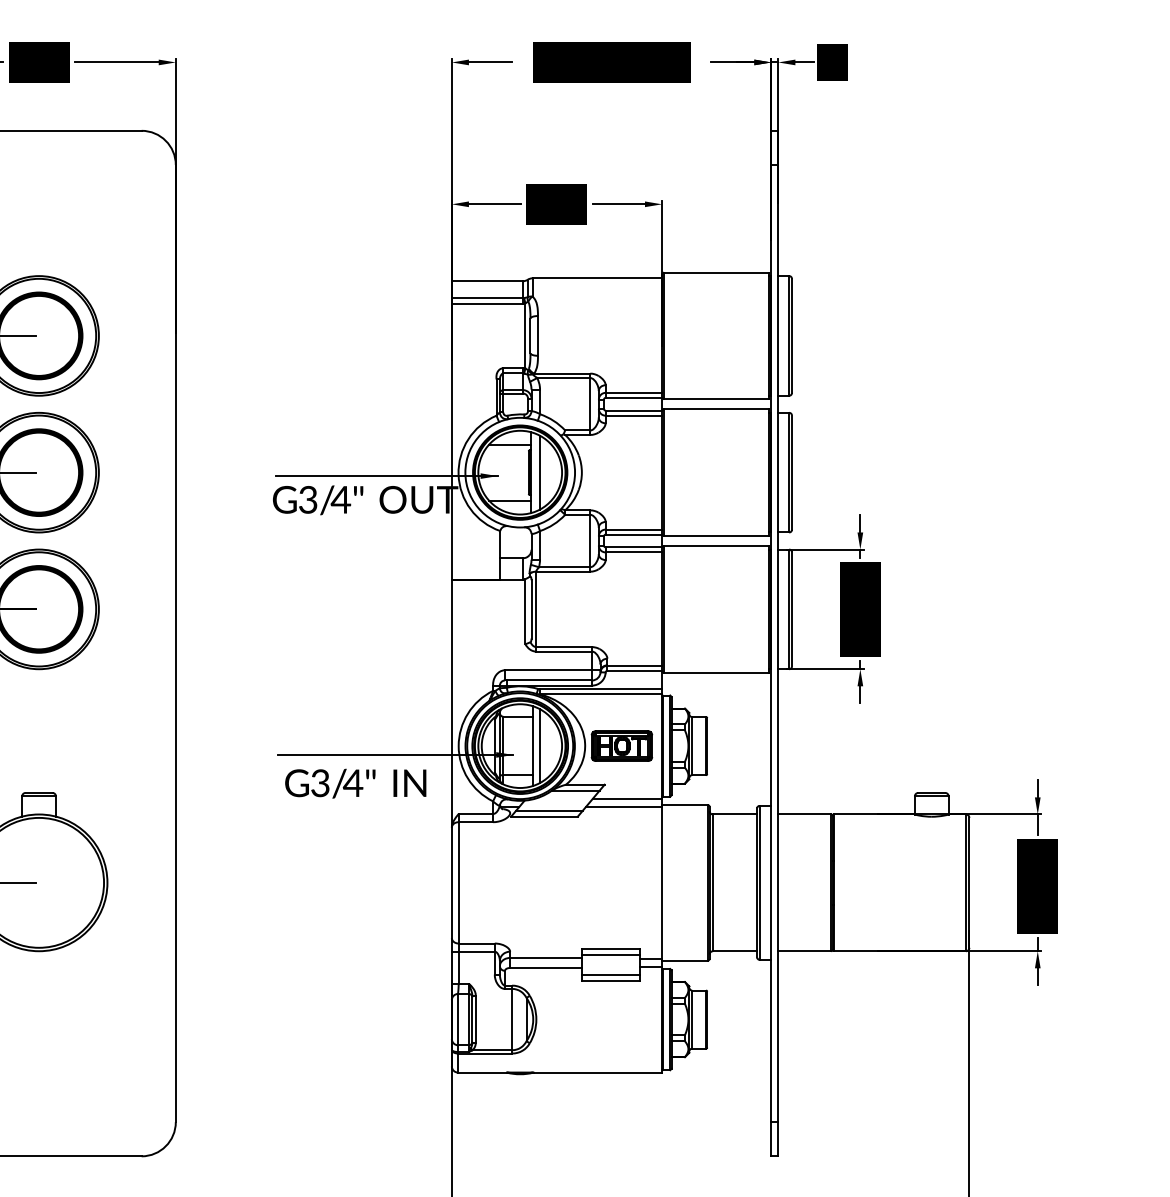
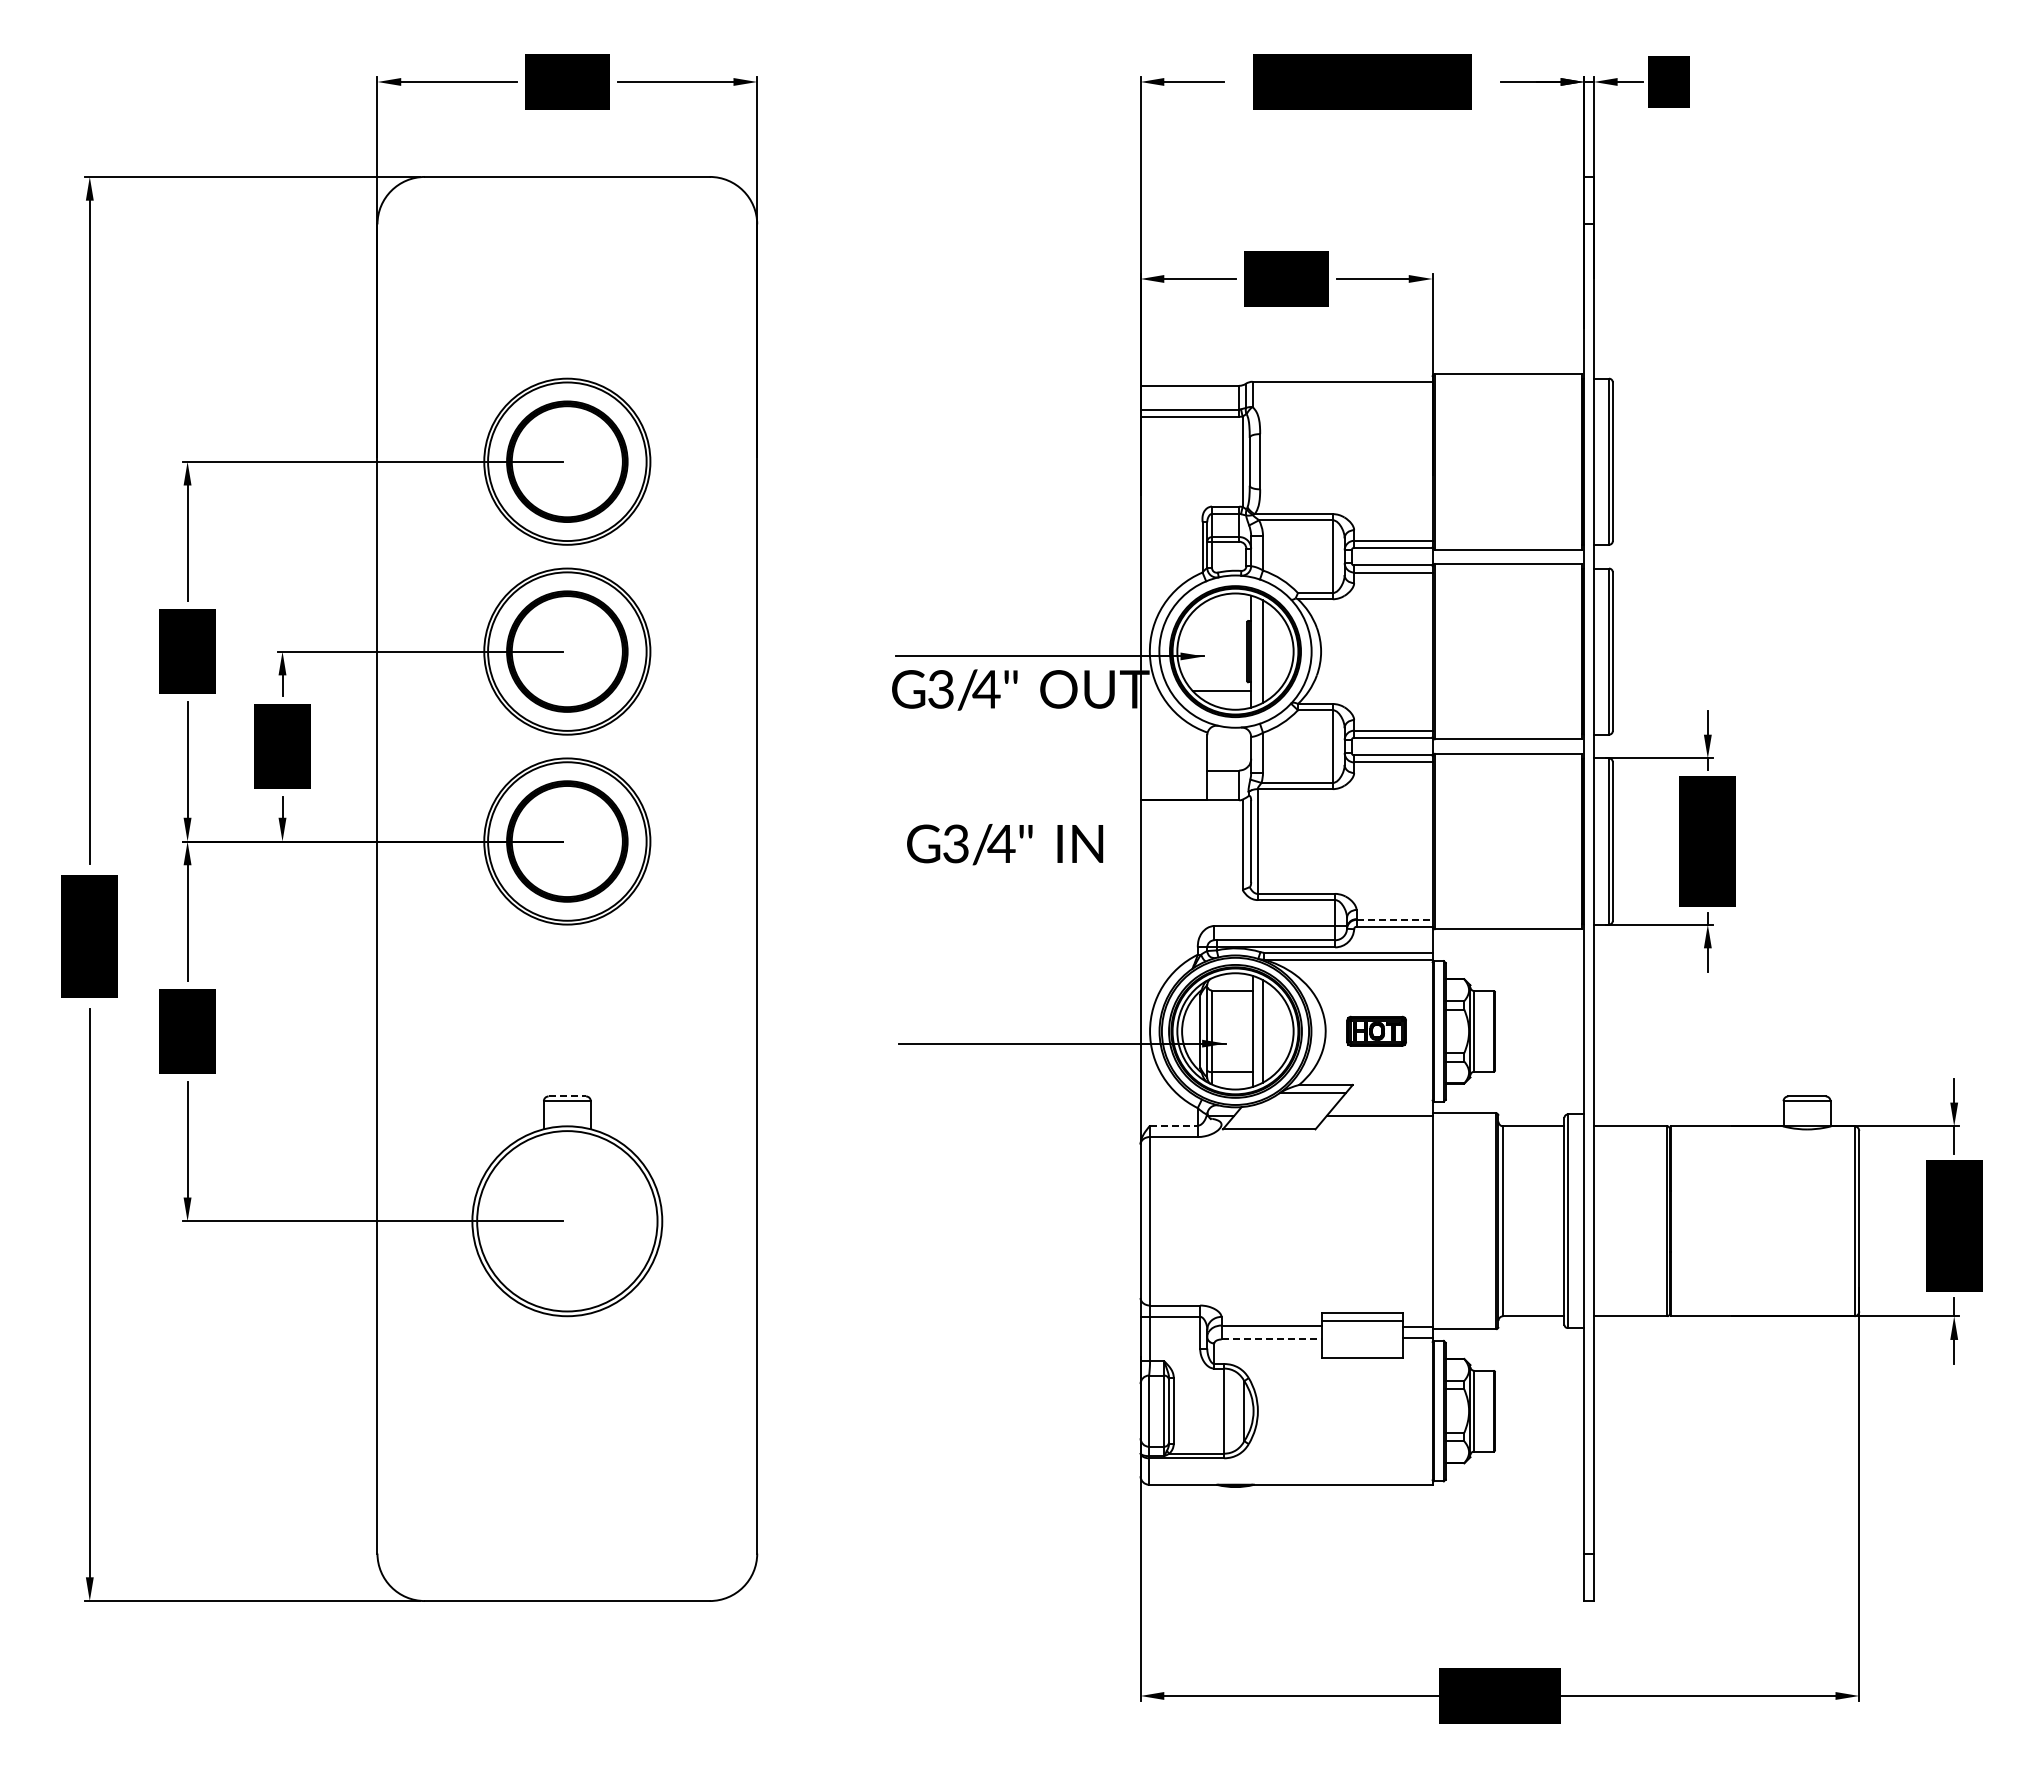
line: (510, 444) -> (1221, 612), removed
line: (634, 665) -> (1394, 919), solid -> dashed
part: (621, 745) -> (1376, 1030), size x0.7
text: (356, 783) -> (1005, 844), moved
line: (39, 793) -> (567, 1096), solid -> dashed
line: (627, 798) -> (1384, 1104), removed
line: (549, 811) -> (1275, 1121), removed
line: (475, 813) -> (1173, 1125), solid -> dashed
line: (546, 967) -> (1272, 1339), solid -> dashed
line: (610, 975) -> (1361, 1349), removed

